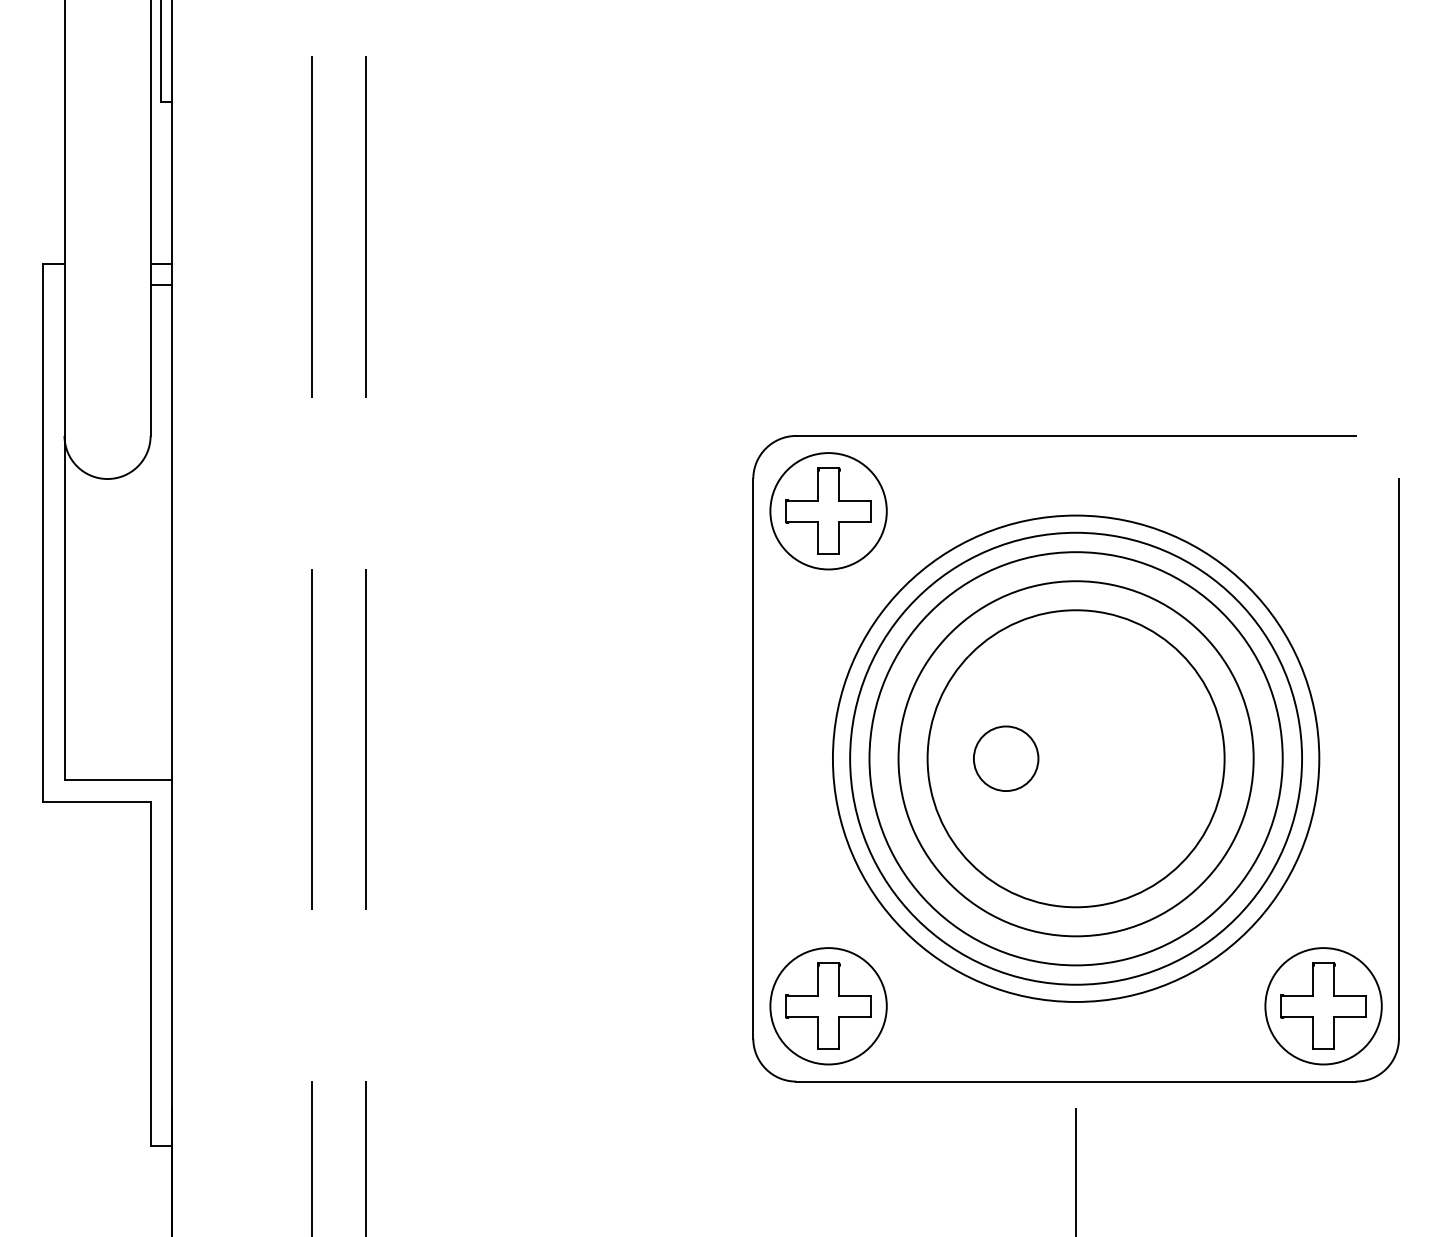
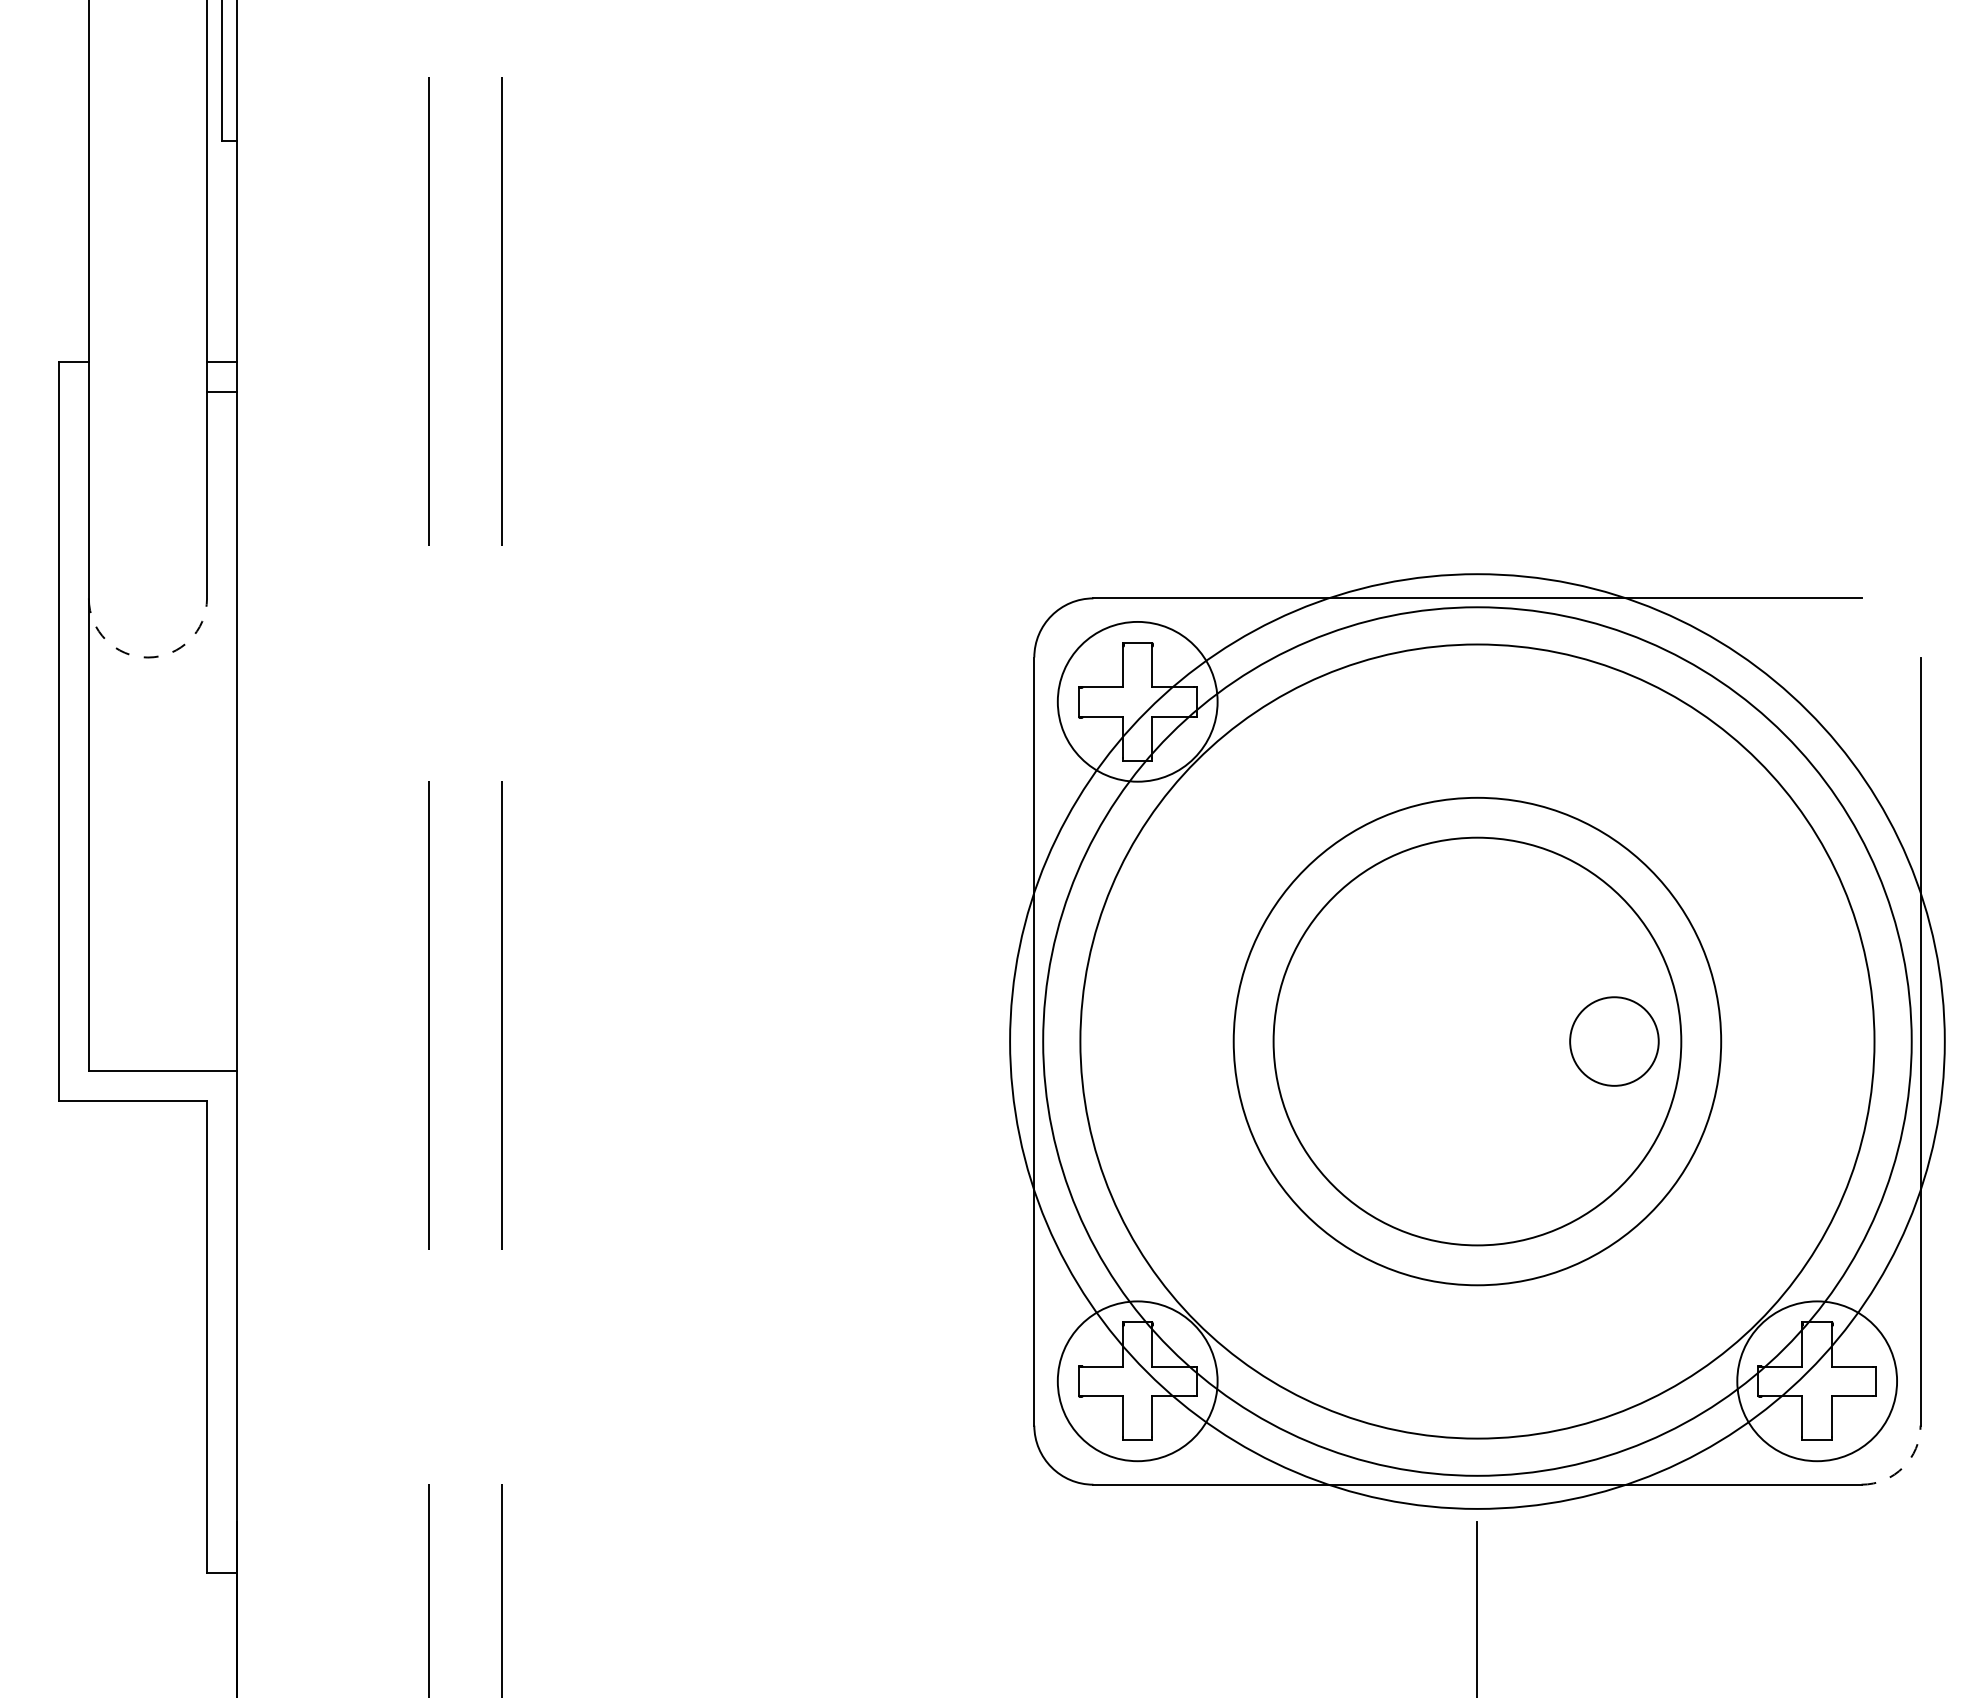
arc: (107, 478) -> (147, 657), solid -> dashed
circle: (1006, 758) -> (1614, 1041), moved
circle: (1076, 758) -> (1477, 1041), size x1.4
circle: (1076, 758) -> (1477, 1041), size x1.4
circle: (1076, 758) -> (1477, 1041), size x1.4
arc: (1386, 1069) -> (1903, 1467), solid -> dashed

